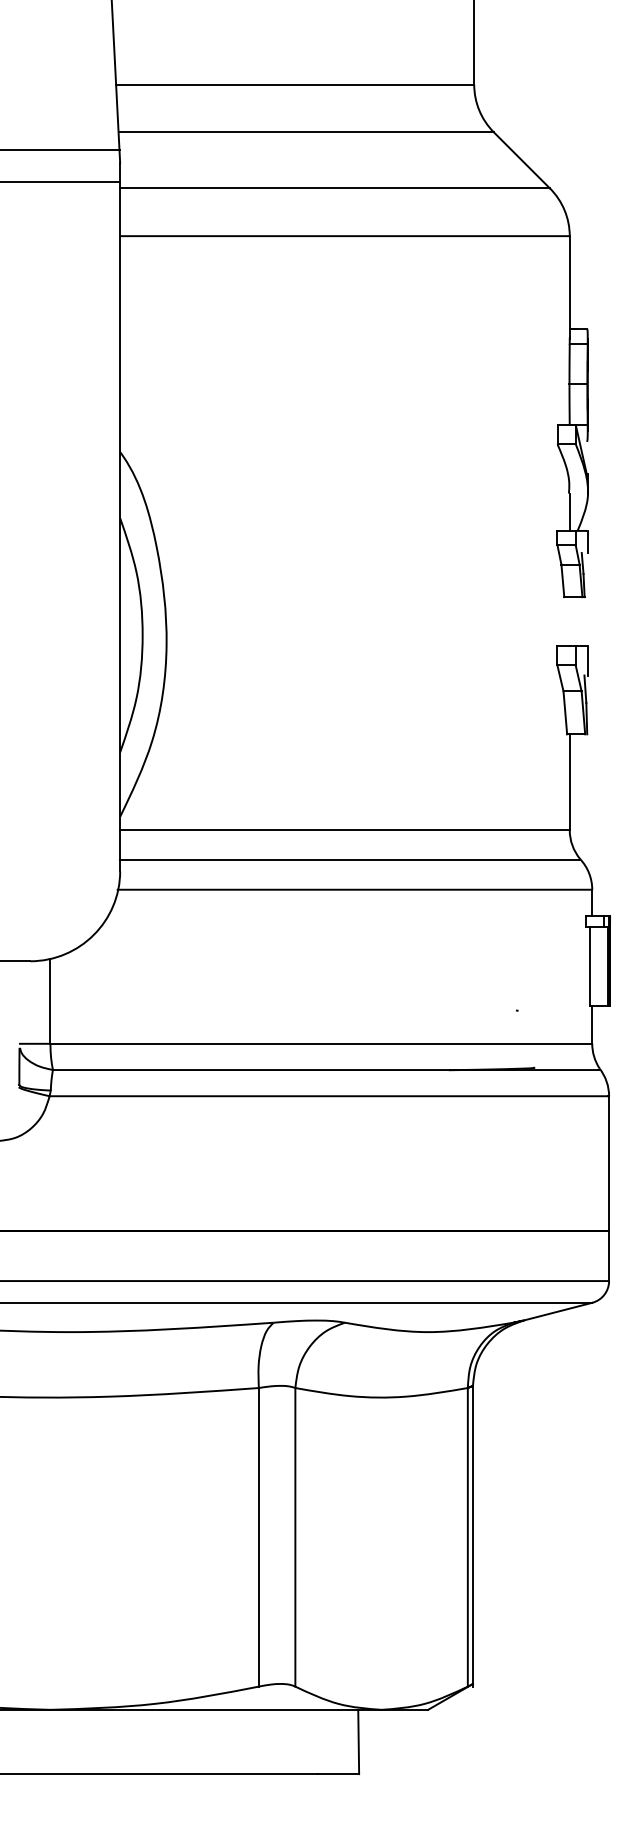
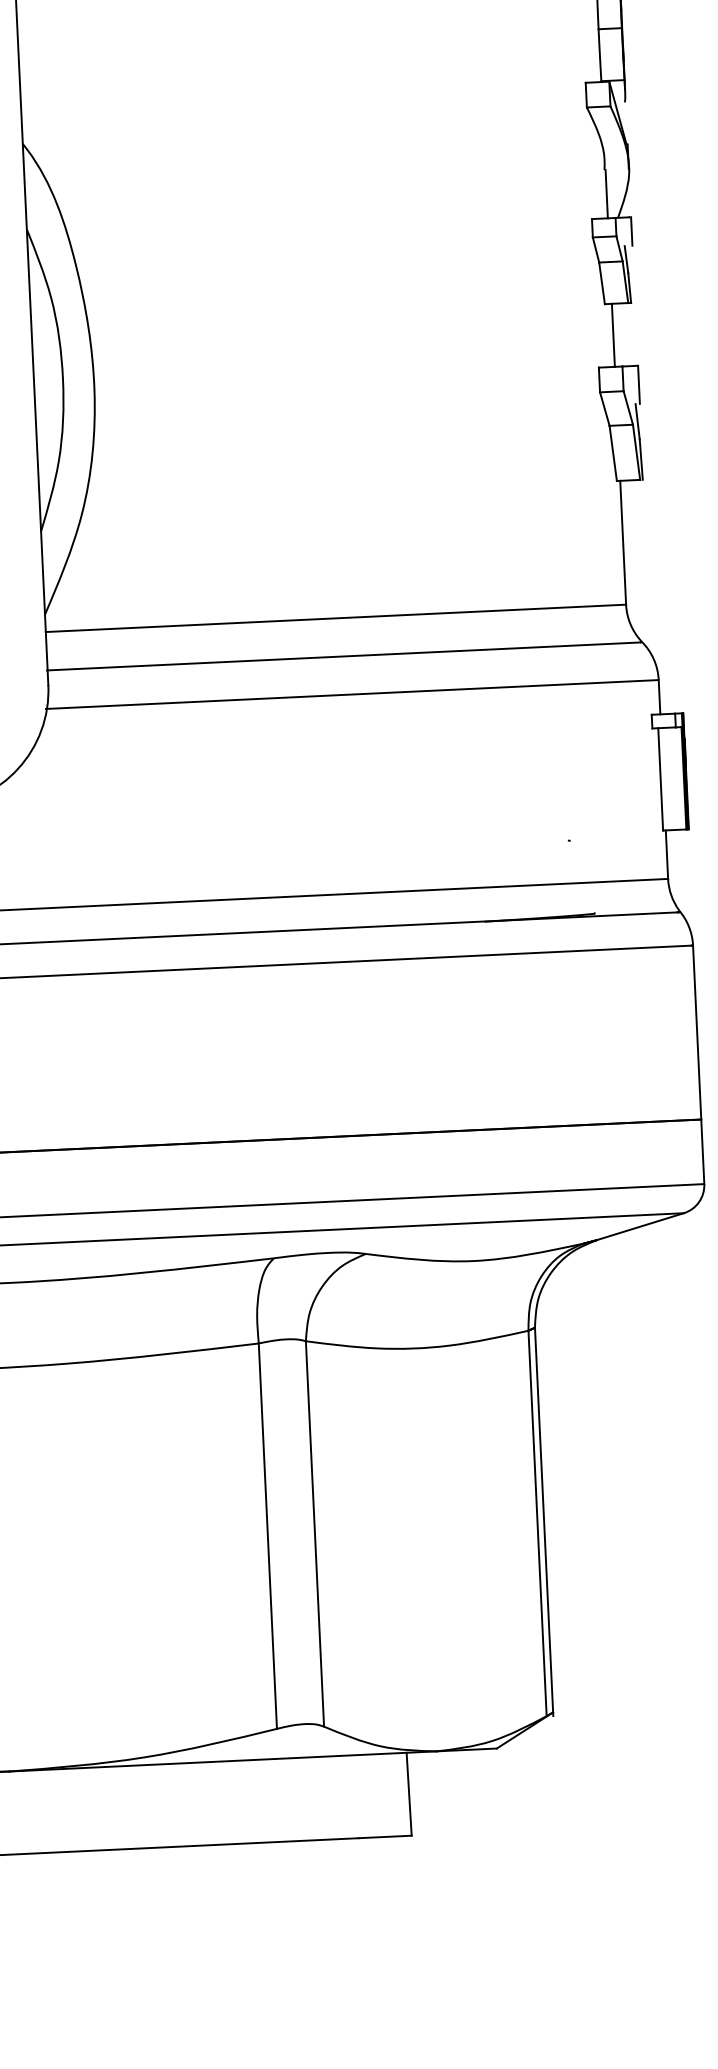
line: (569, 621) -> (613, 335), added

